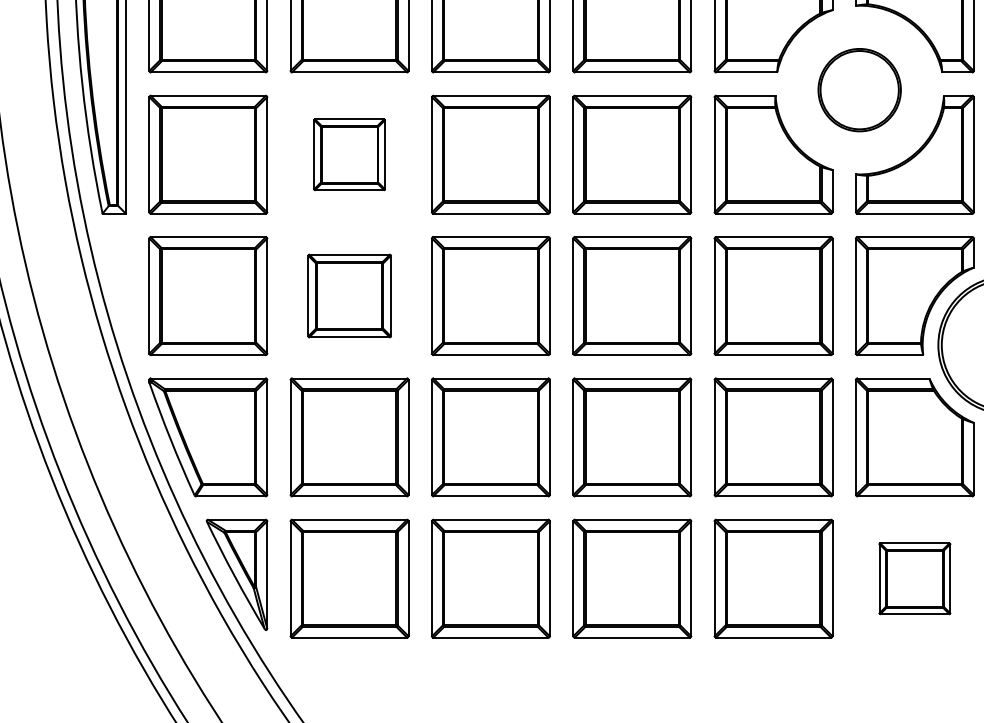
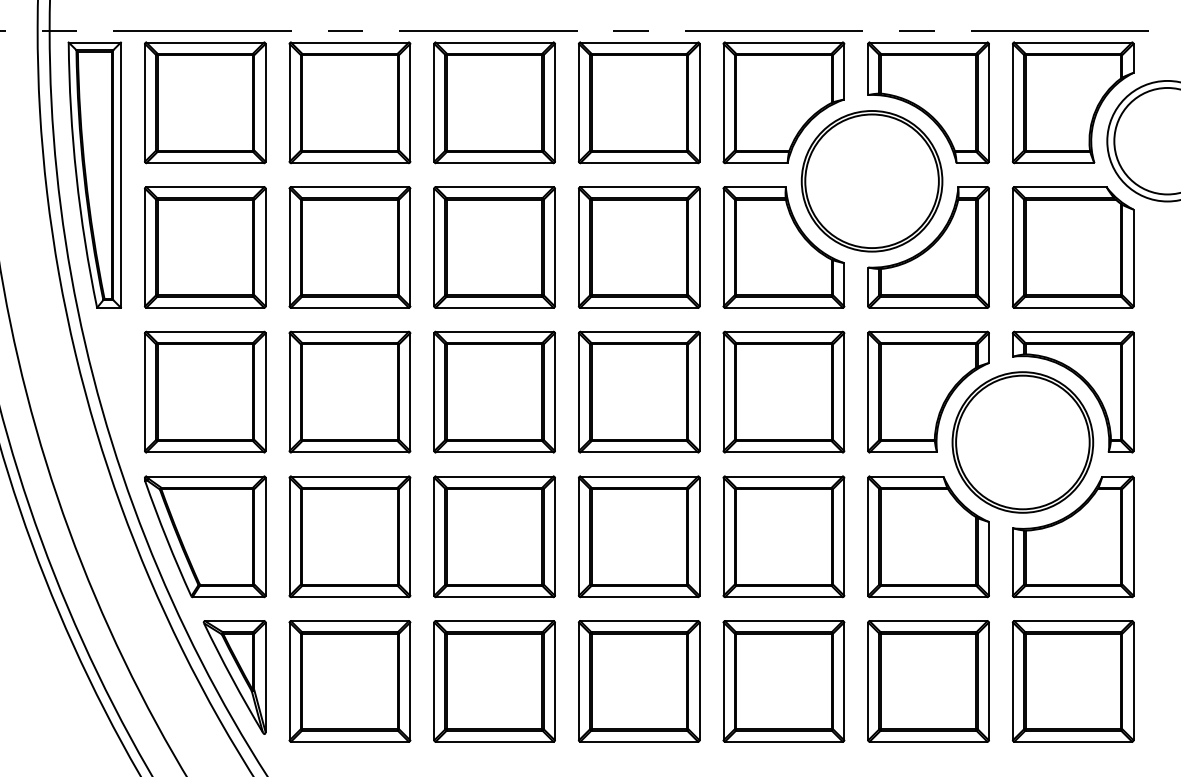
part: (859, 90) -> (871, 181), size x1.67
part: (349, 154) -> (349, 247), size x1.67
part: (349, 295) -> (349, 391), size x1.43
part: (914, 578) -> (928, 681), size x1.67

